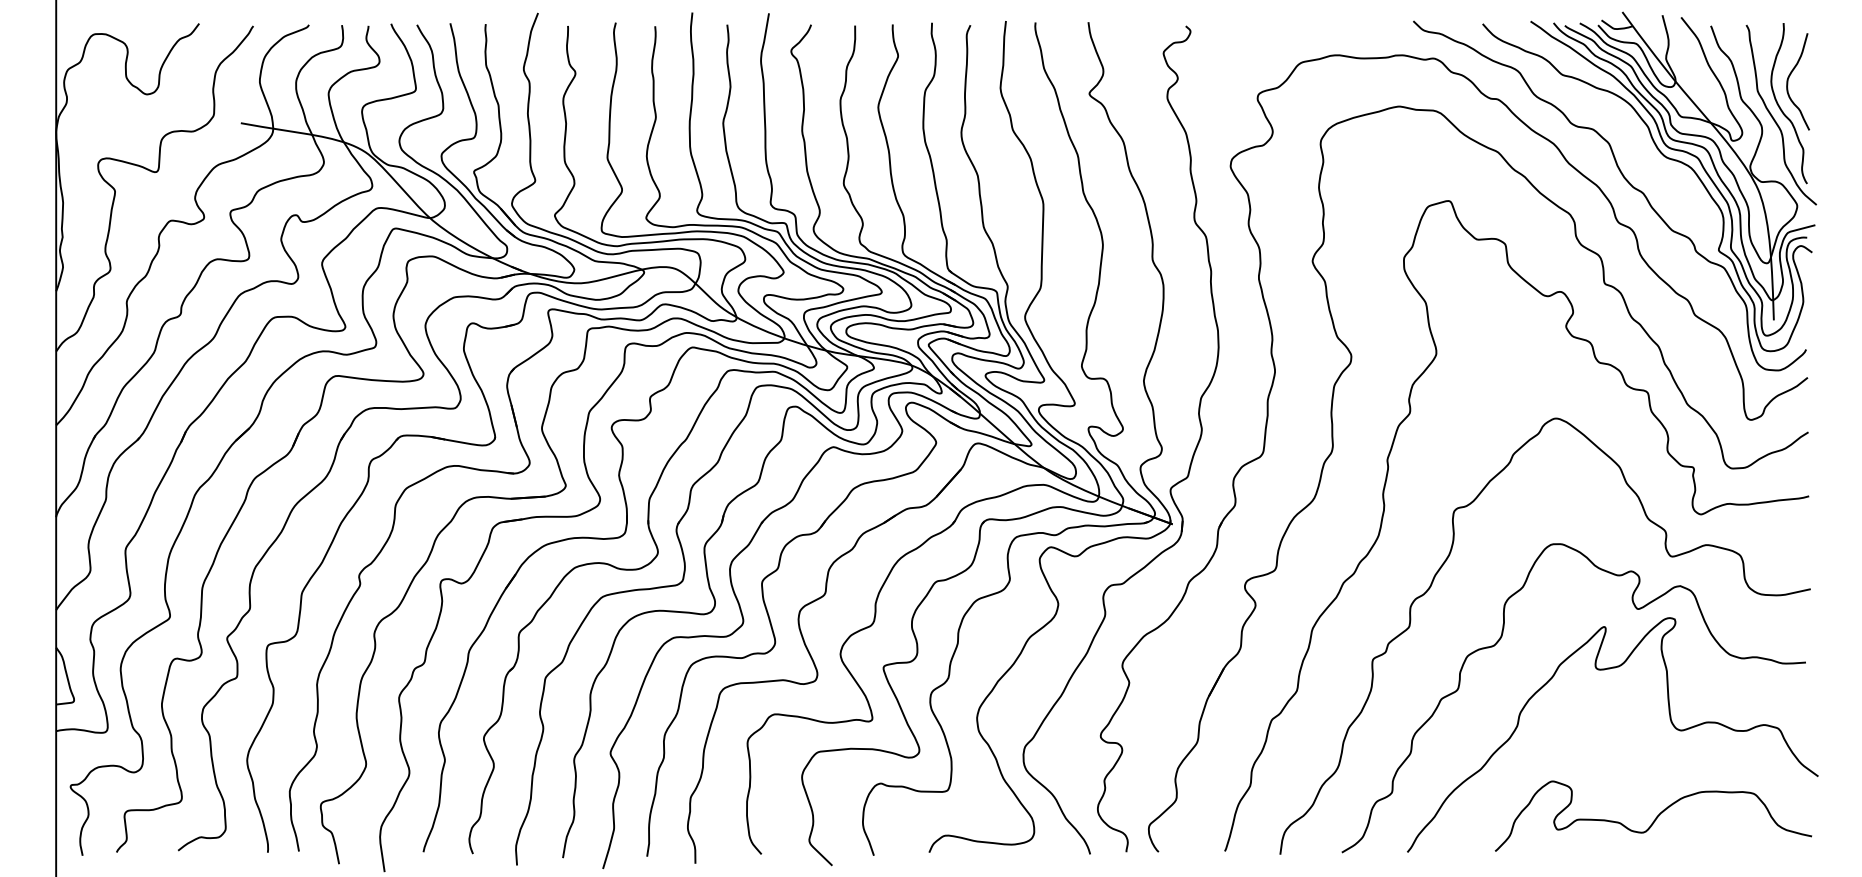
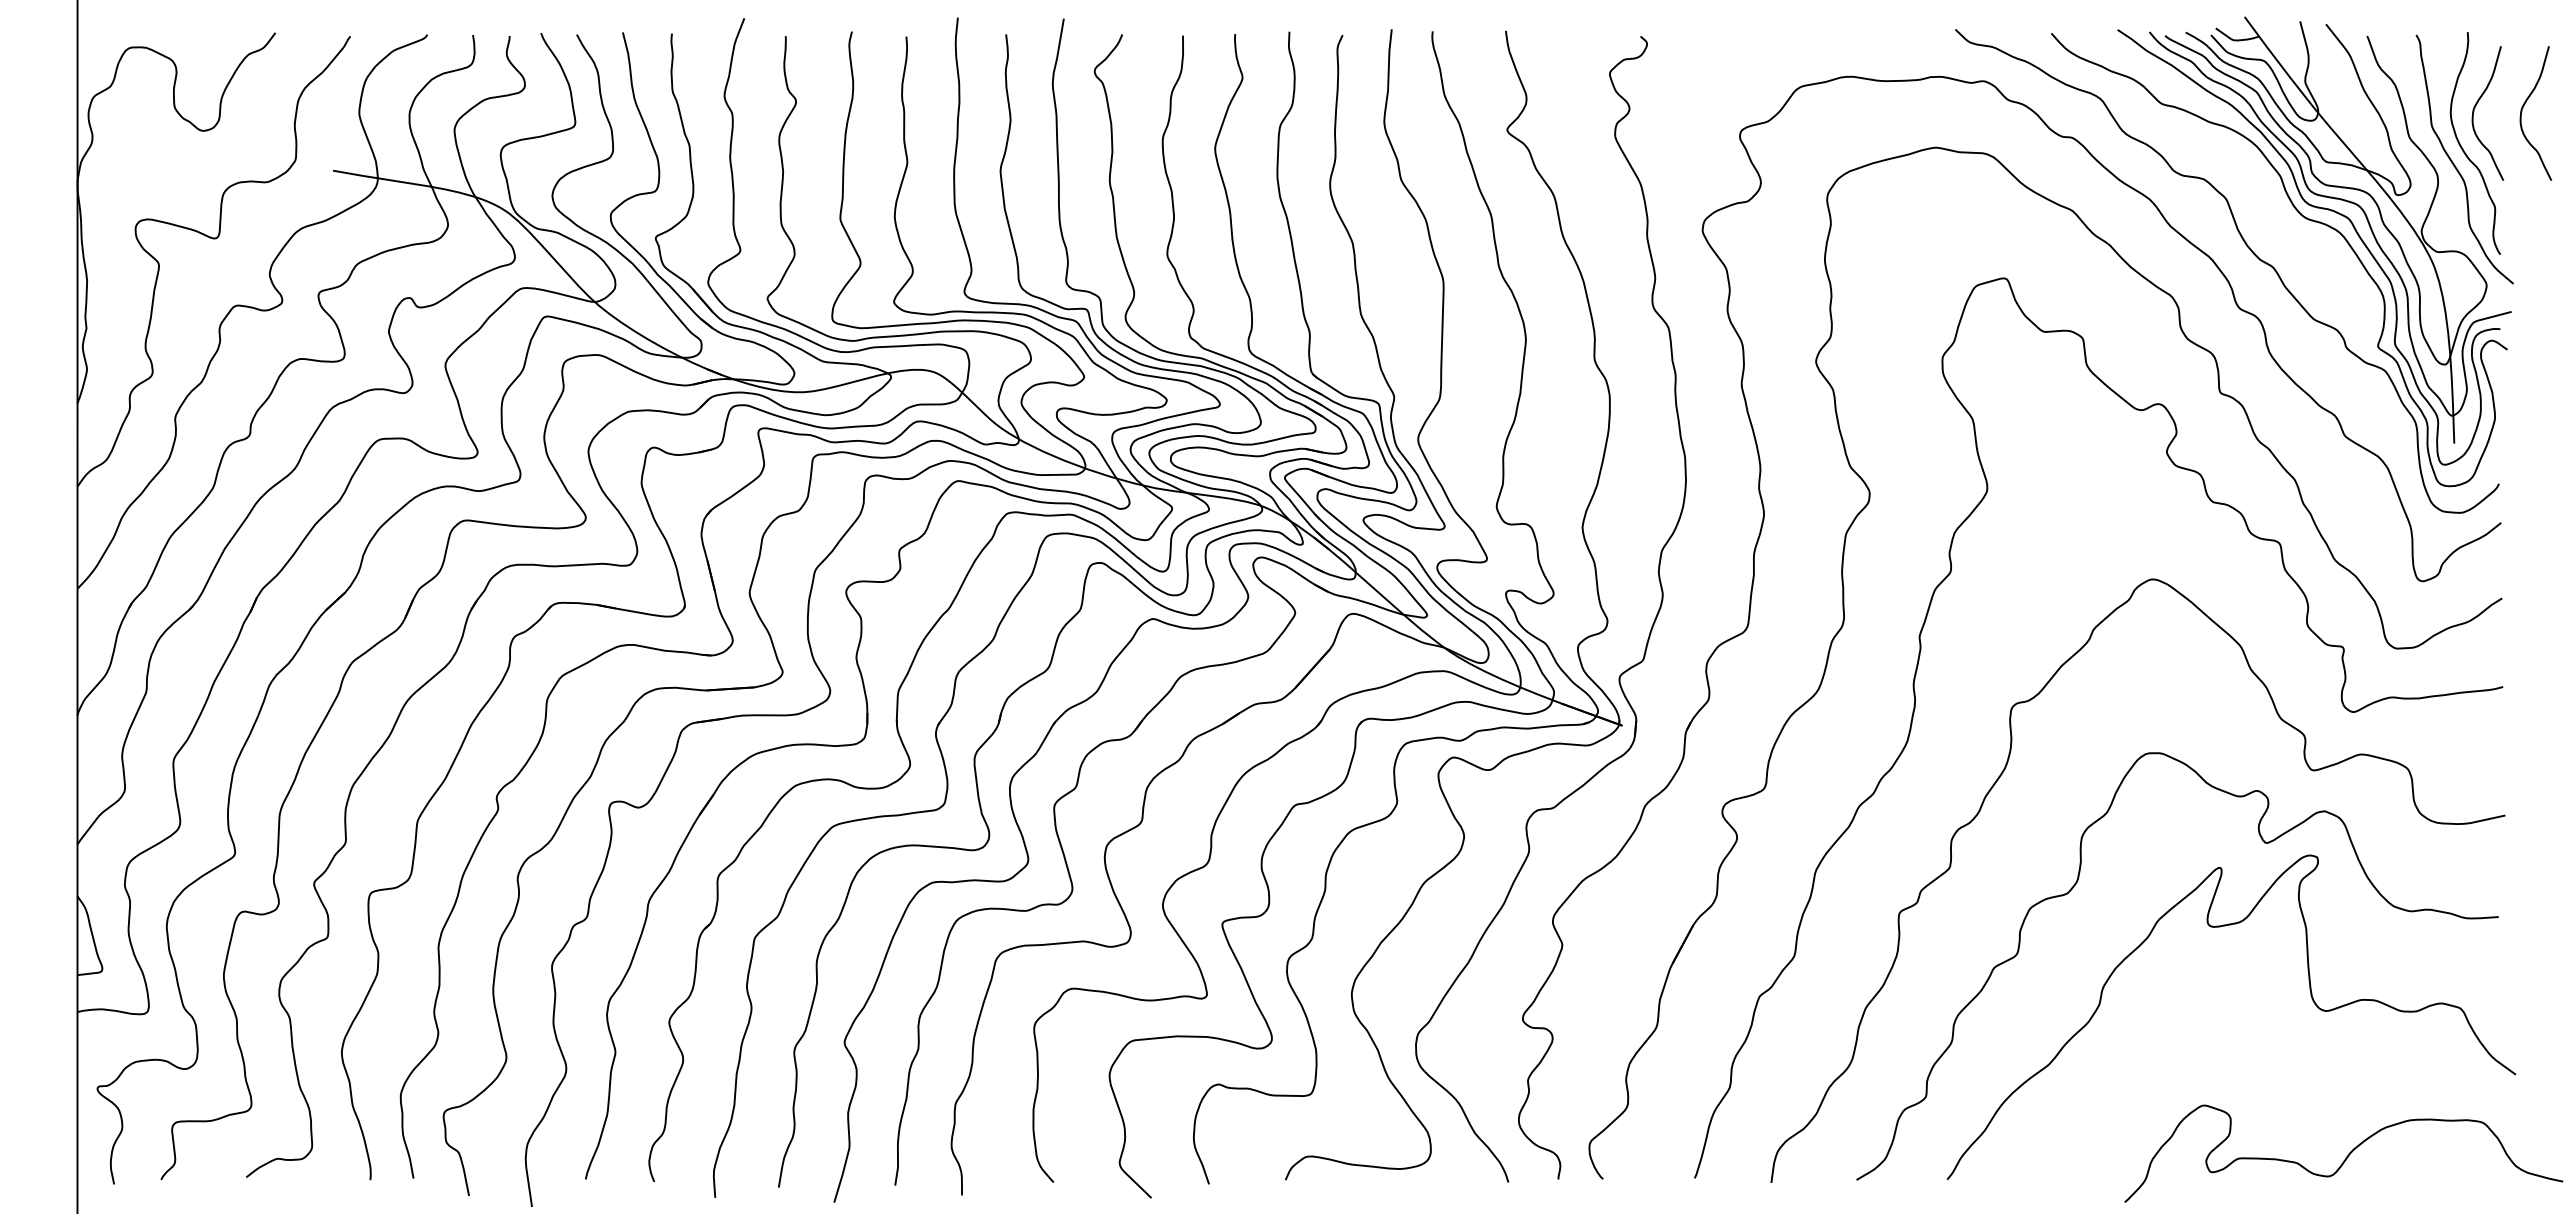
curve: (1823, 78) -> (2523, 108), added
curve: (1655, 818) -> (2346, 1156), moved

